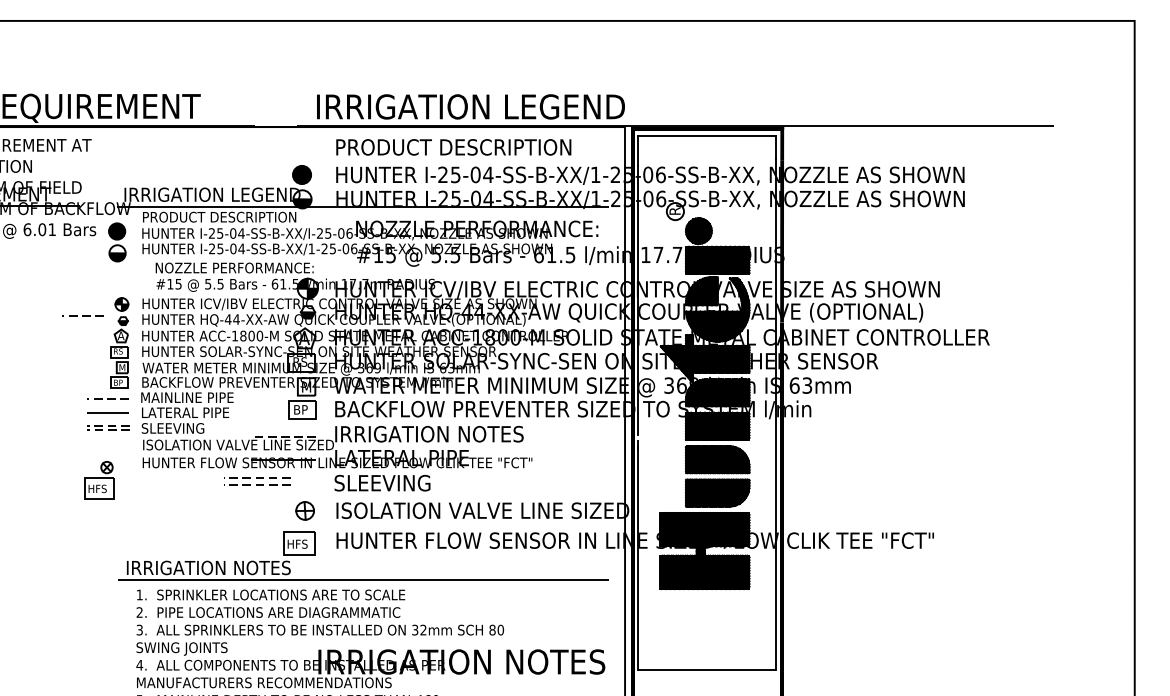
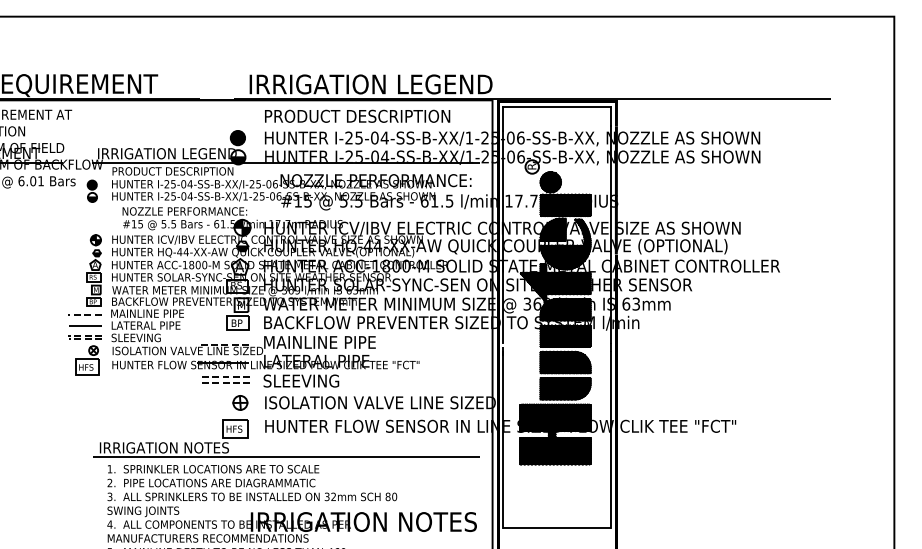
part: (117, 242) -> (92, 191), size x0.71
line: (82, 315) -> (64, 248), removed
text: (430, 433) -> (339, 341), IRRIGATION NOTES -> MAINLINE PIPE
part: (99, 480) -> (87, 360), moved
part: (257, 481) -> (224, 379), moved

